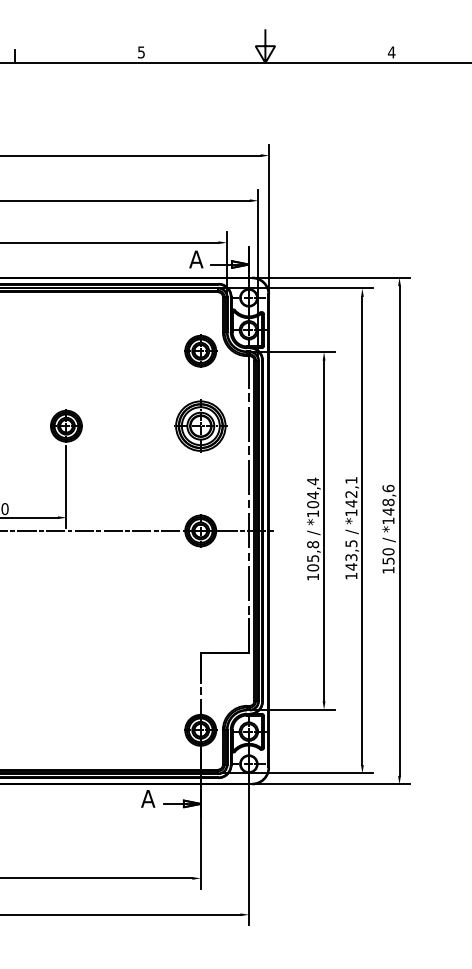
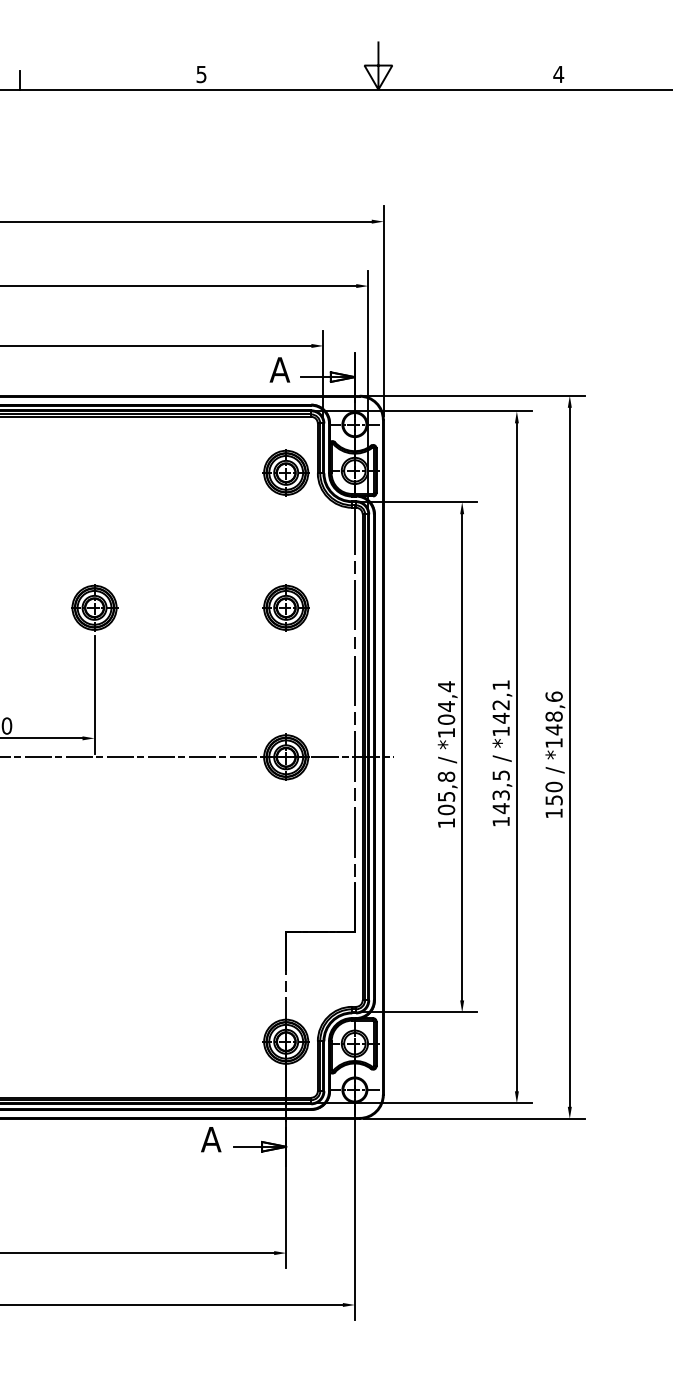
part: (200, 350) -> (285, 472), moved
part: (200, 425) -> (285, 607), size x0.62

